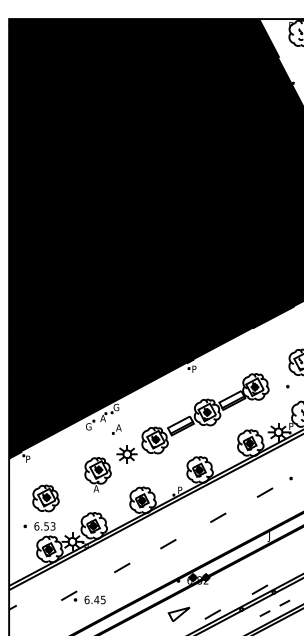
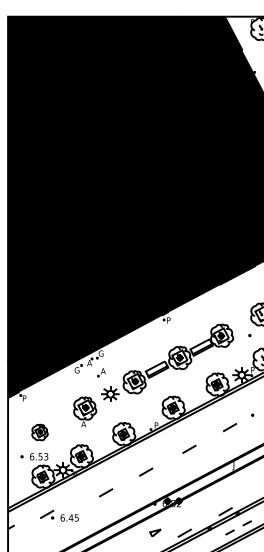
part: (45, 498) -> (39, 432), size x0.7
part: (83, 597) -> (59, 515), moved
part: (178, 613) -> (154, 532), size x0.6

